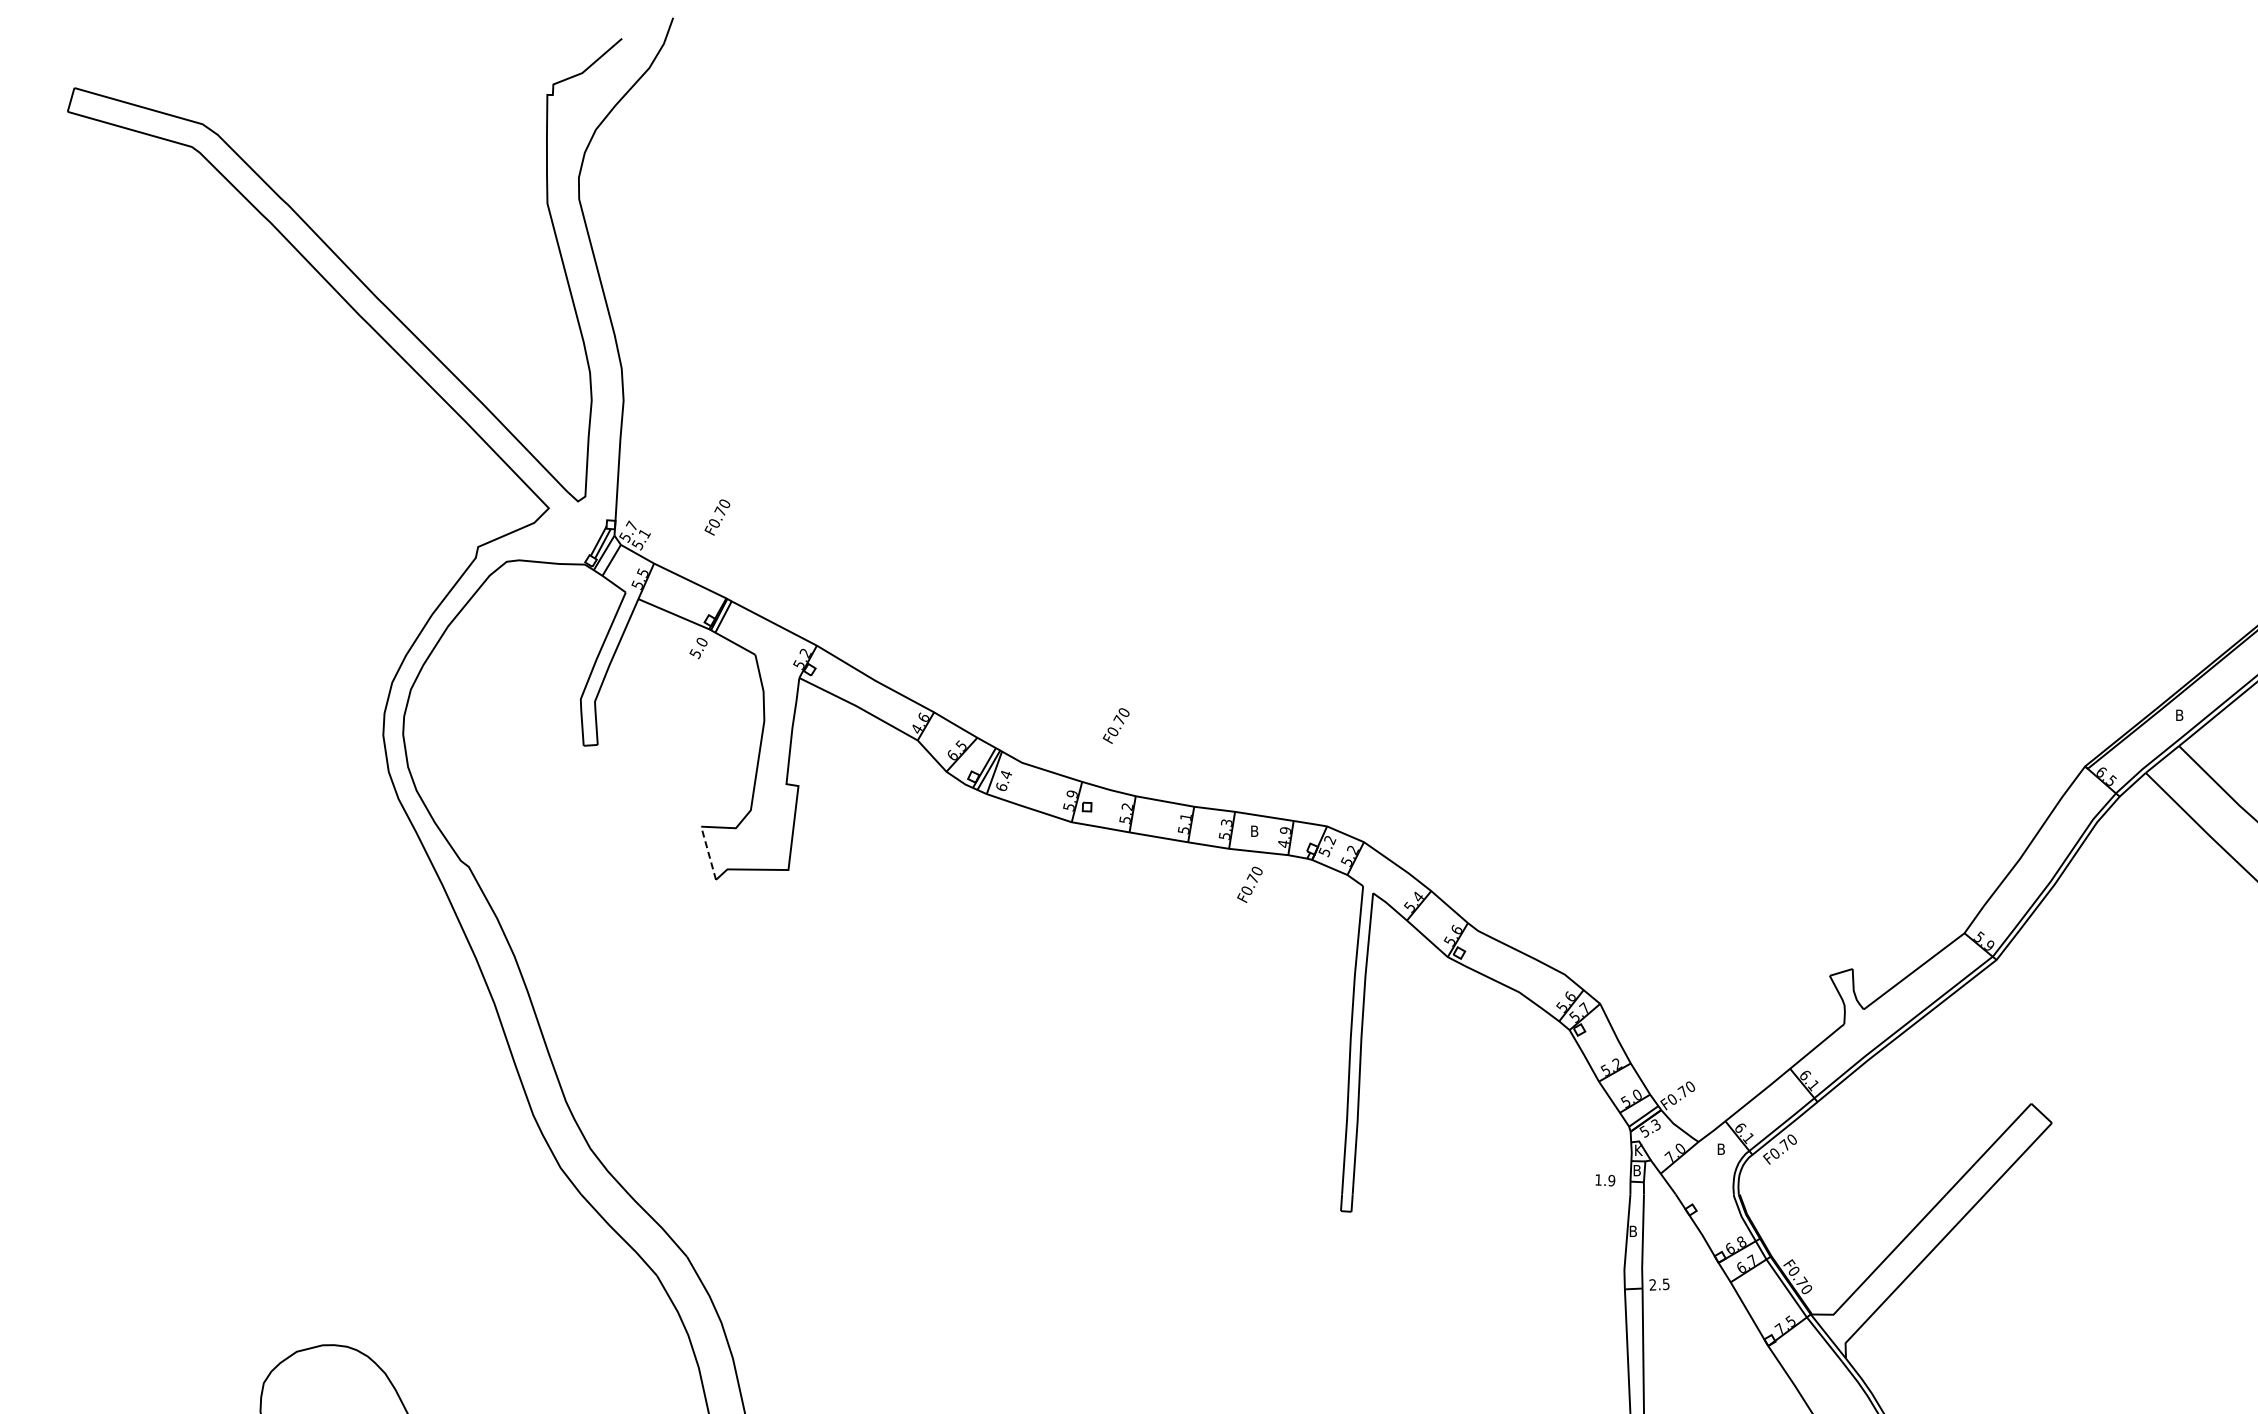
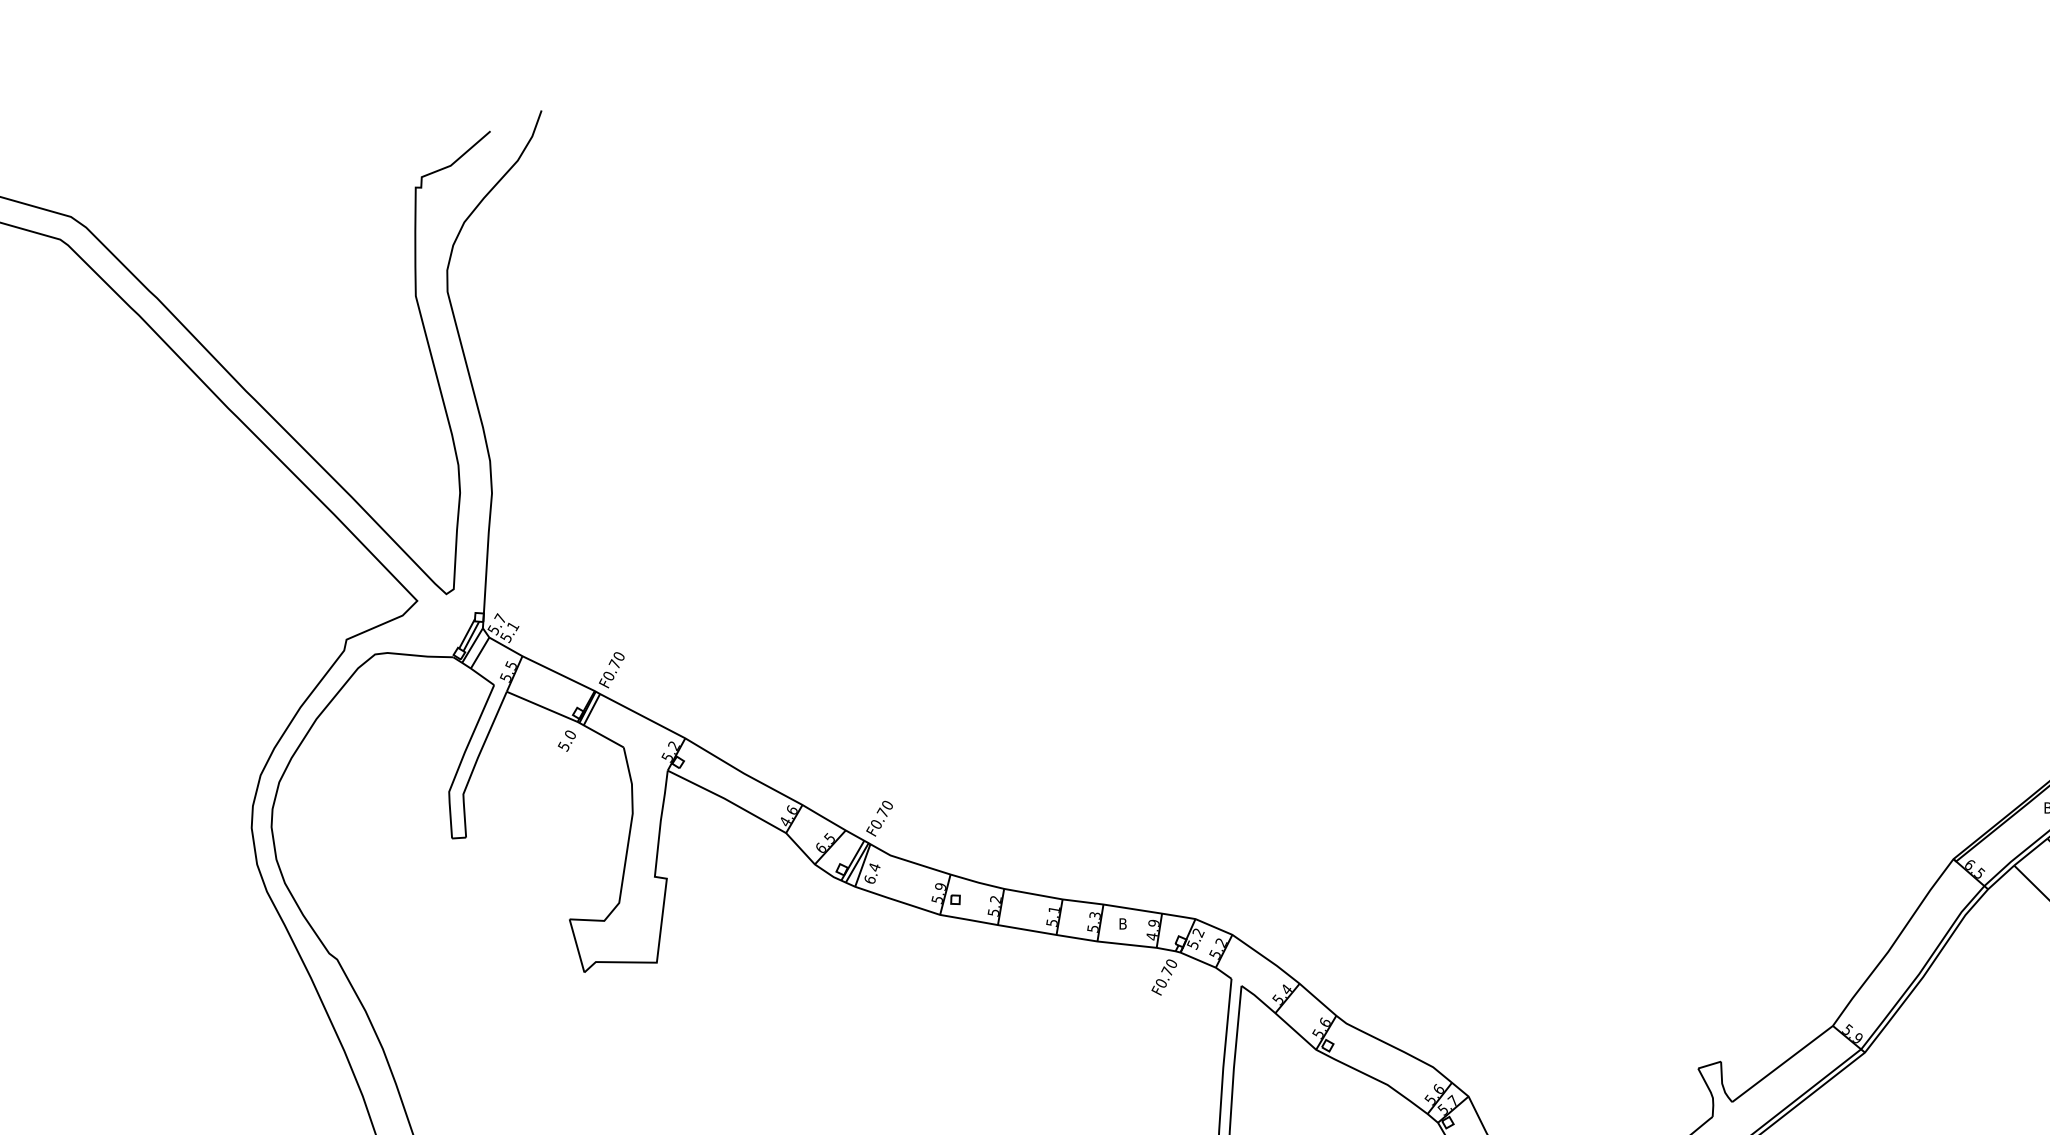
text: (717, 517) -> (611, 670), moved
text: (1115, 725) -> (878, 818), moved
line: (708, 853) -> (576, 946), dashed -> solid
text: (1249, 884) -> (1163, 977), moved

